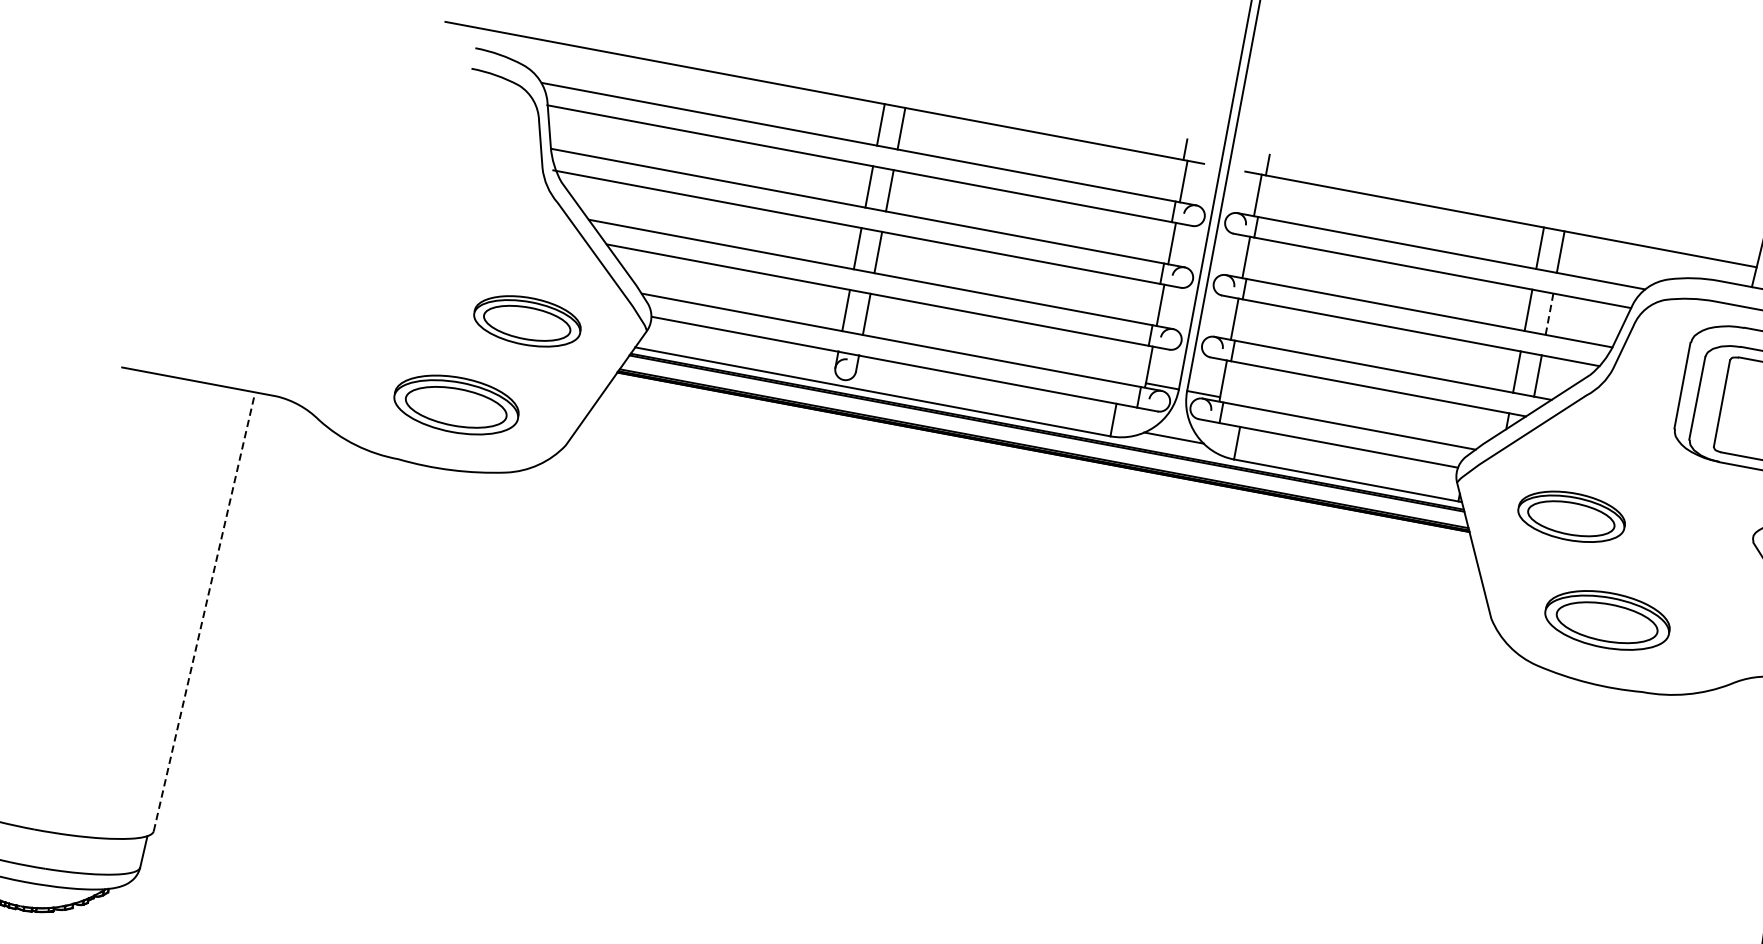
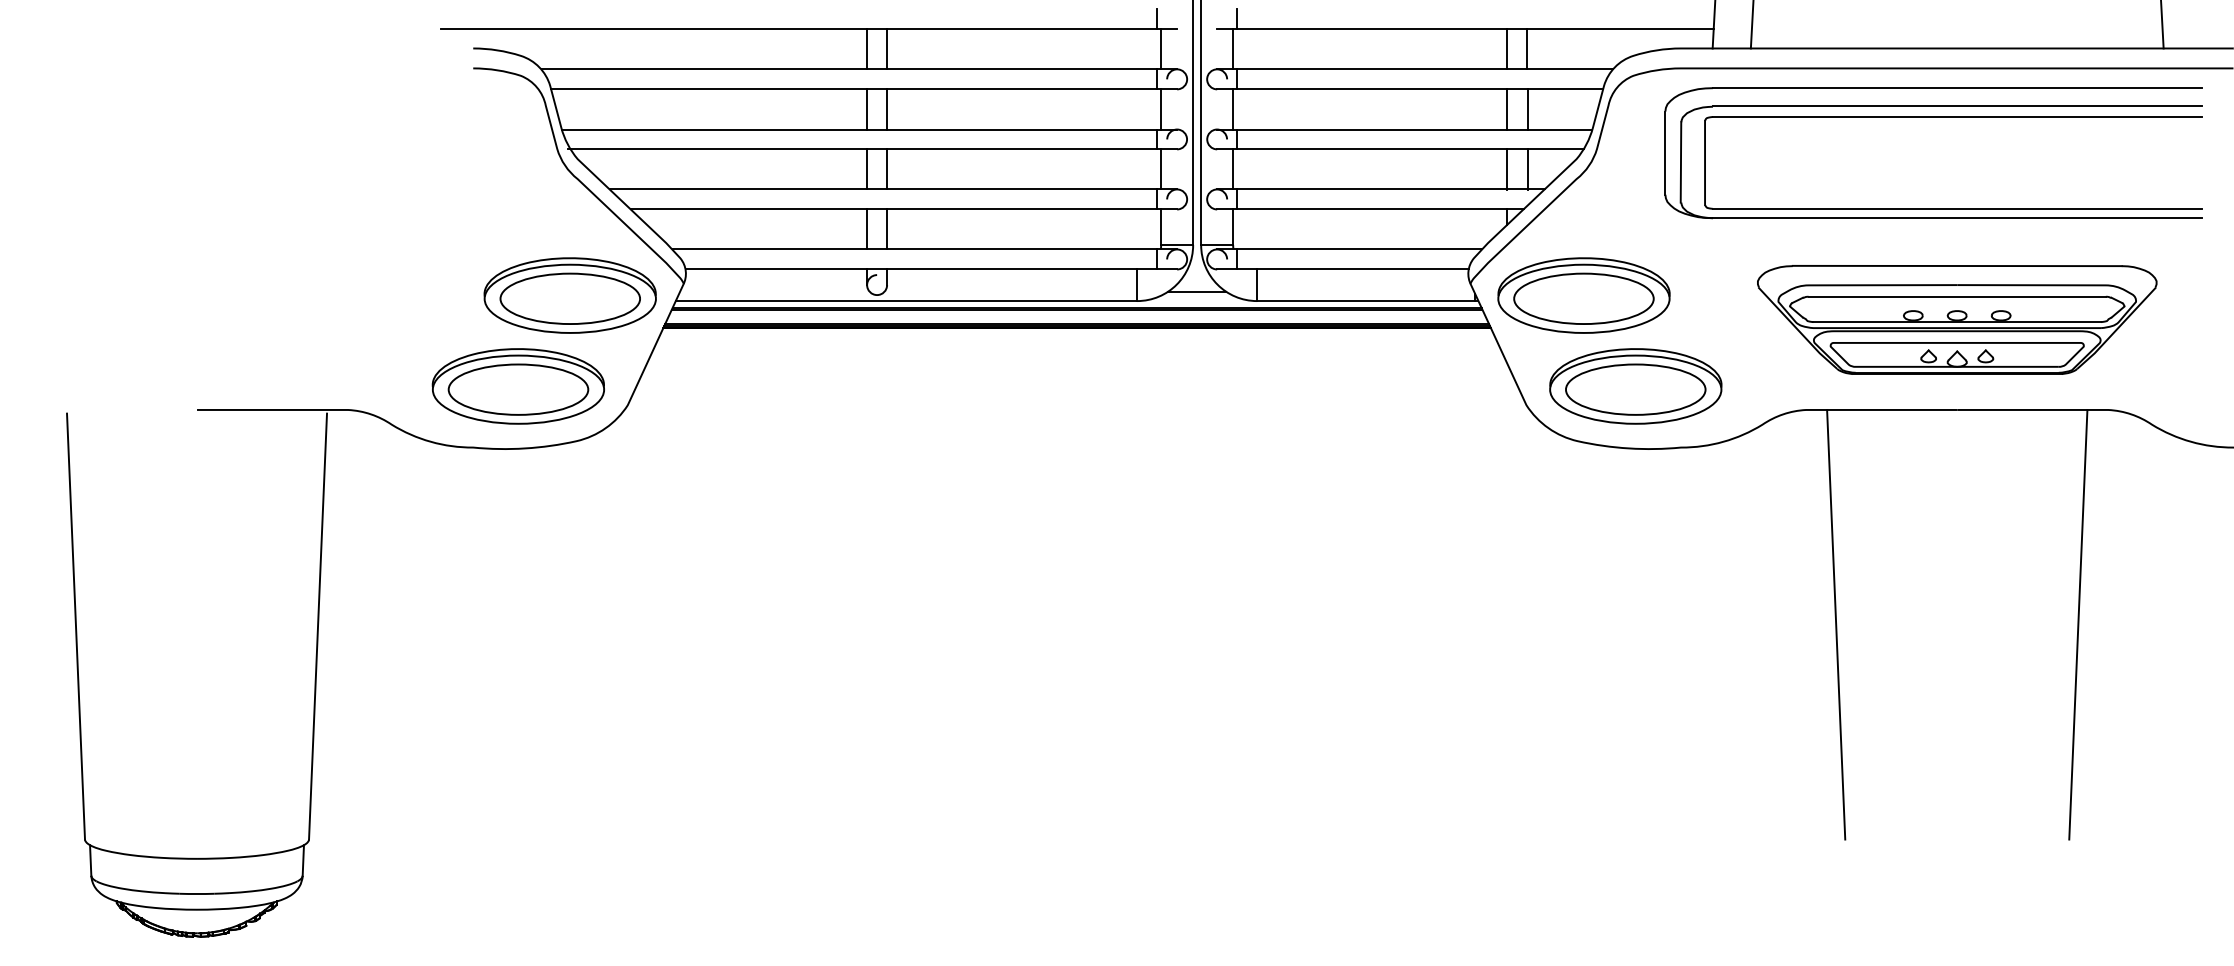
line: (1549, 314) -> (1527, 109), dashed -> solid
part: (526, 321) -> (569, 295), size x1.67
part: (455, 404) -> (517, 386), size x1.43
part: (1571, 516) -> (1583, 295), size x1.67
line: (204, 613) -> (318, 626), dashed -> solid
part: (1607, 620) -> (1635, 386), size x1.43

